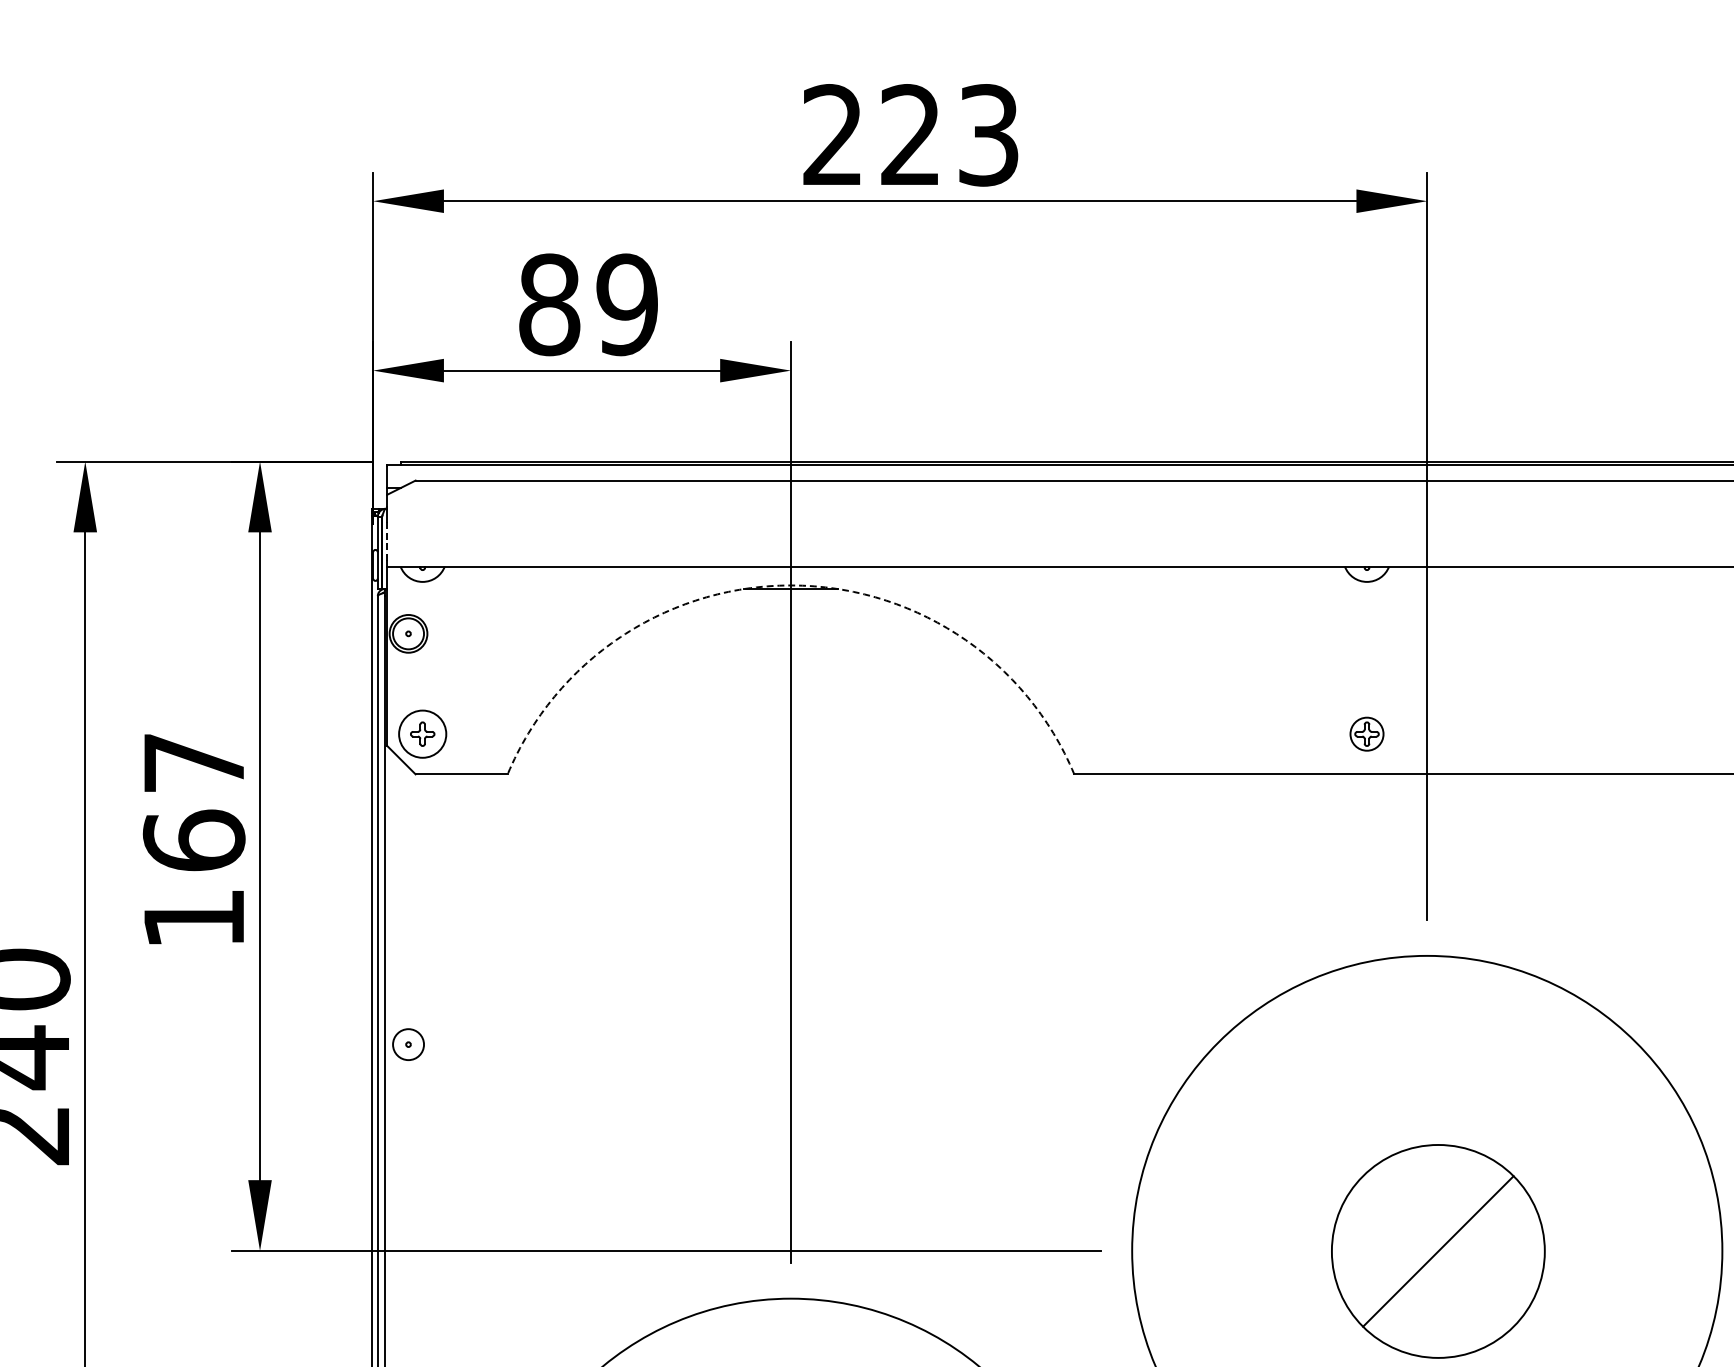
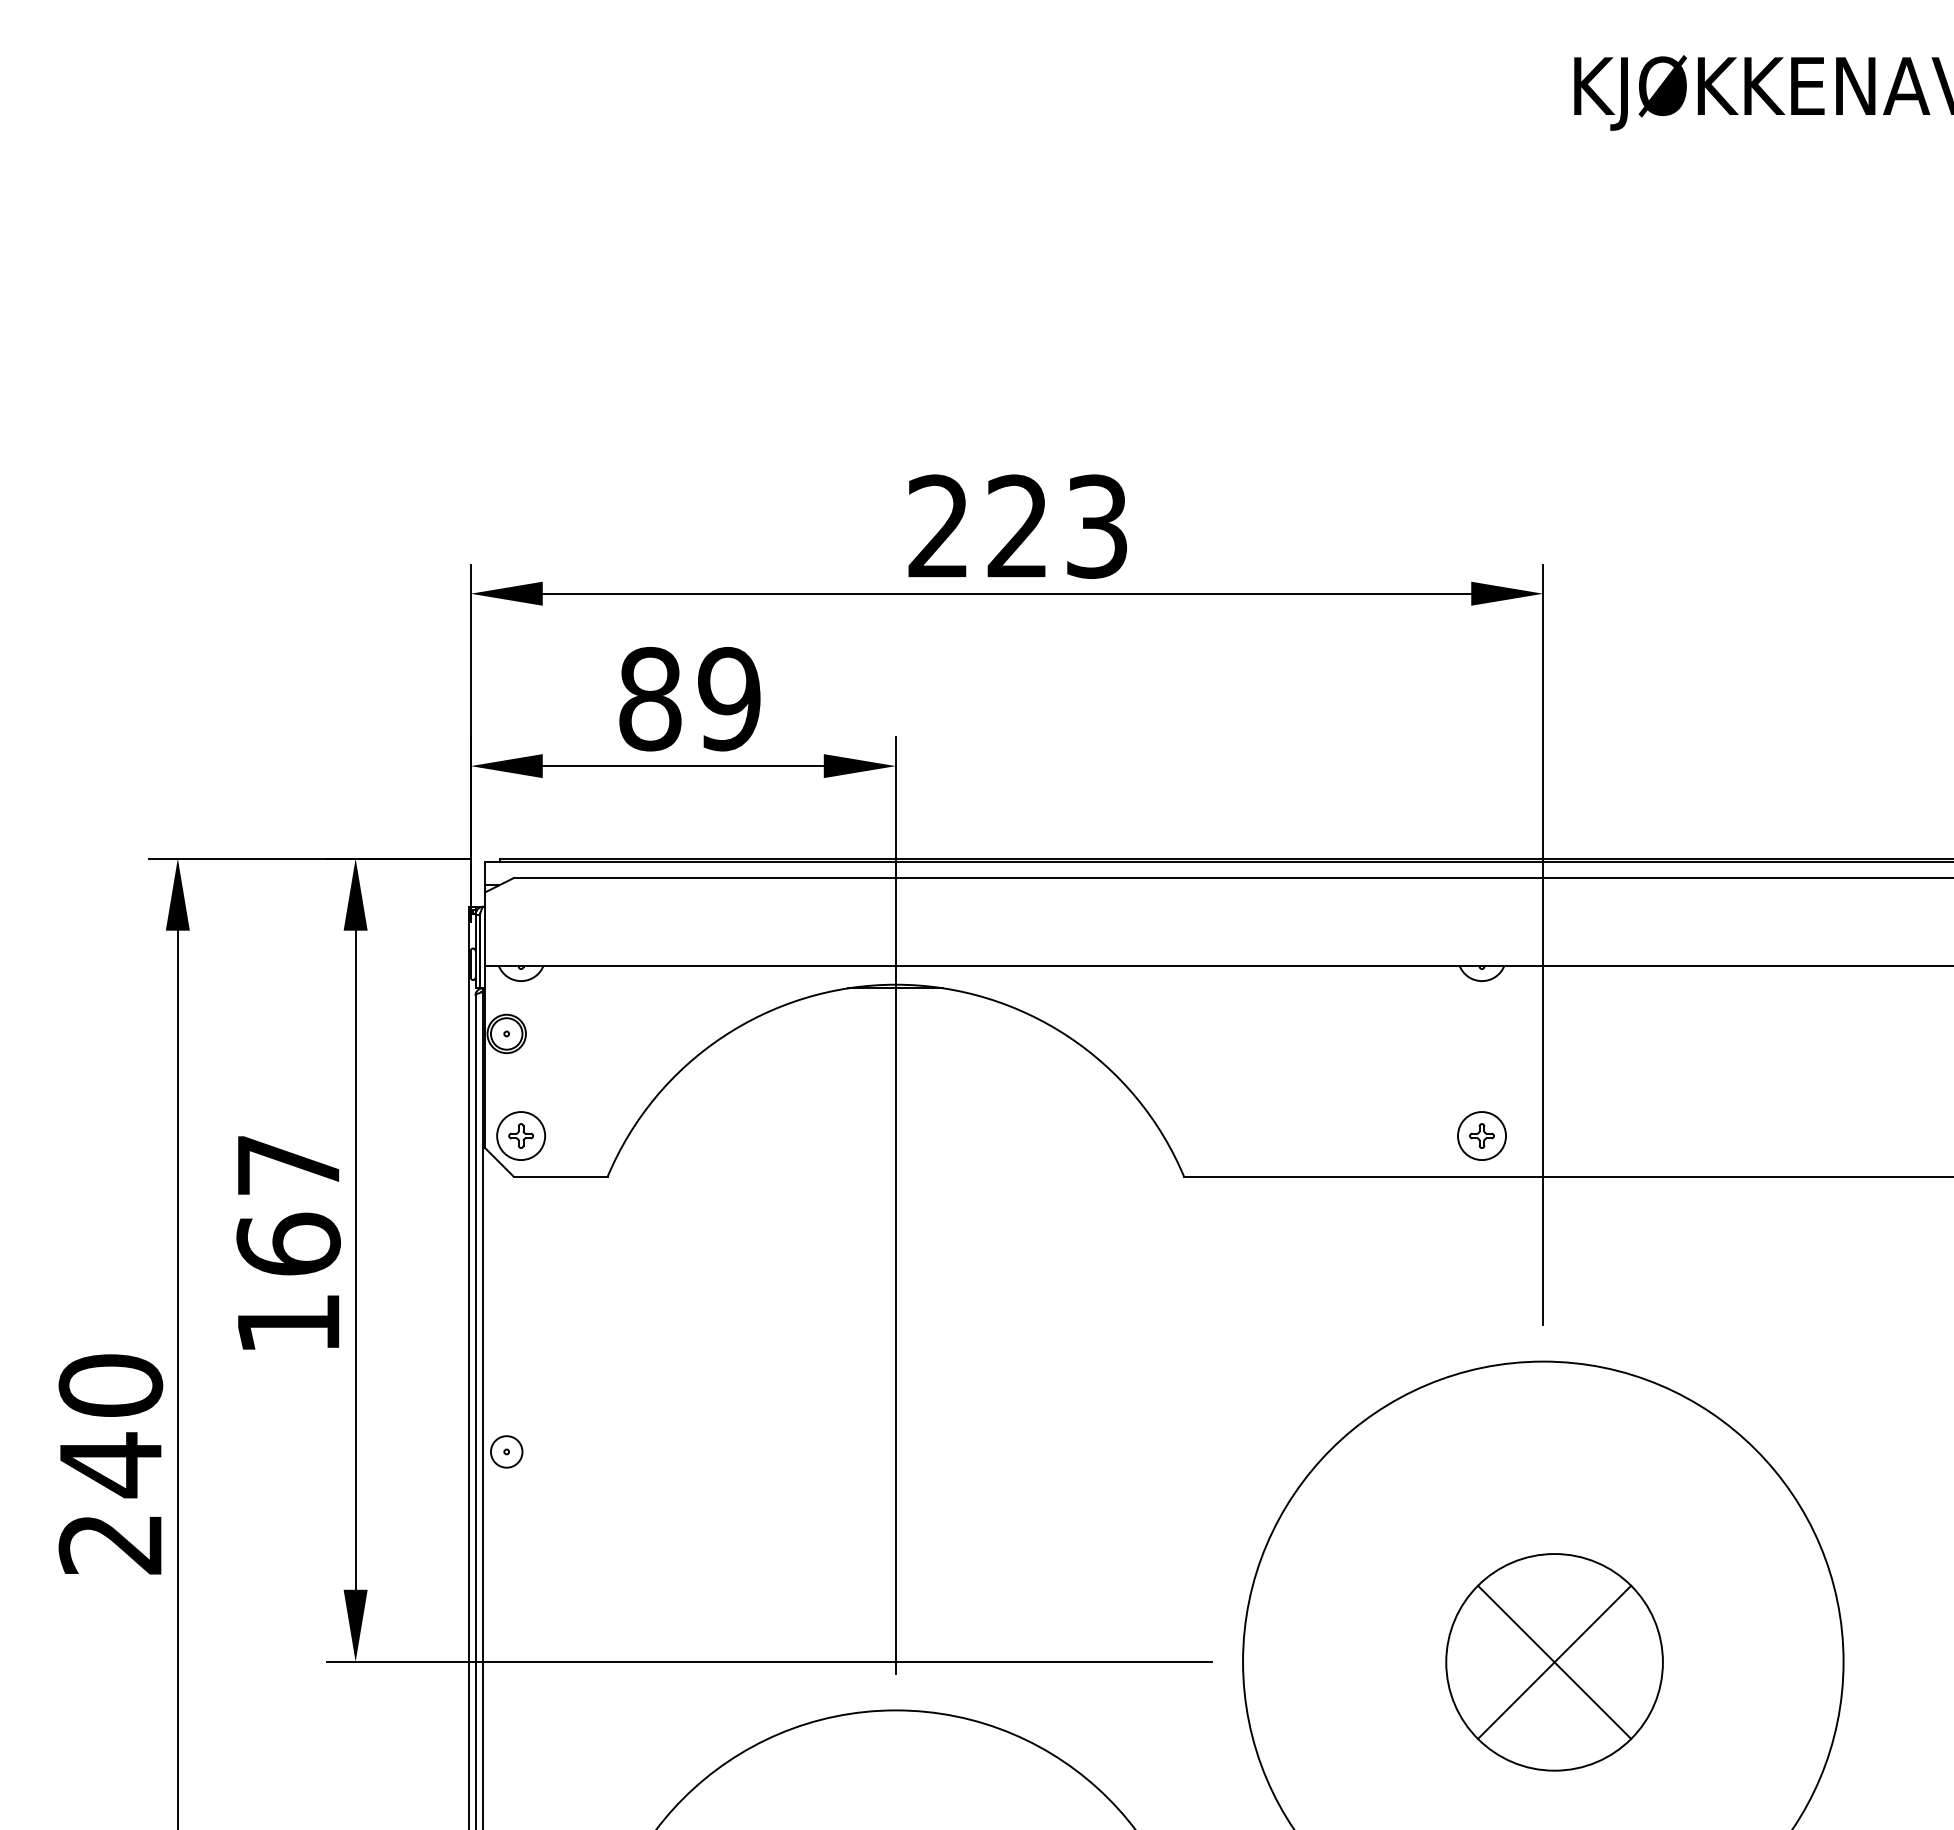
line: (387, 541) -> (485, 939), dashed -> solid
arc: (790, 585) -> (895, 984), dashed -> solid
circle: (1366, 734) -> (1481, 1136), size x1.43
line: (1438, 1250) -> (1554, 1661), added

